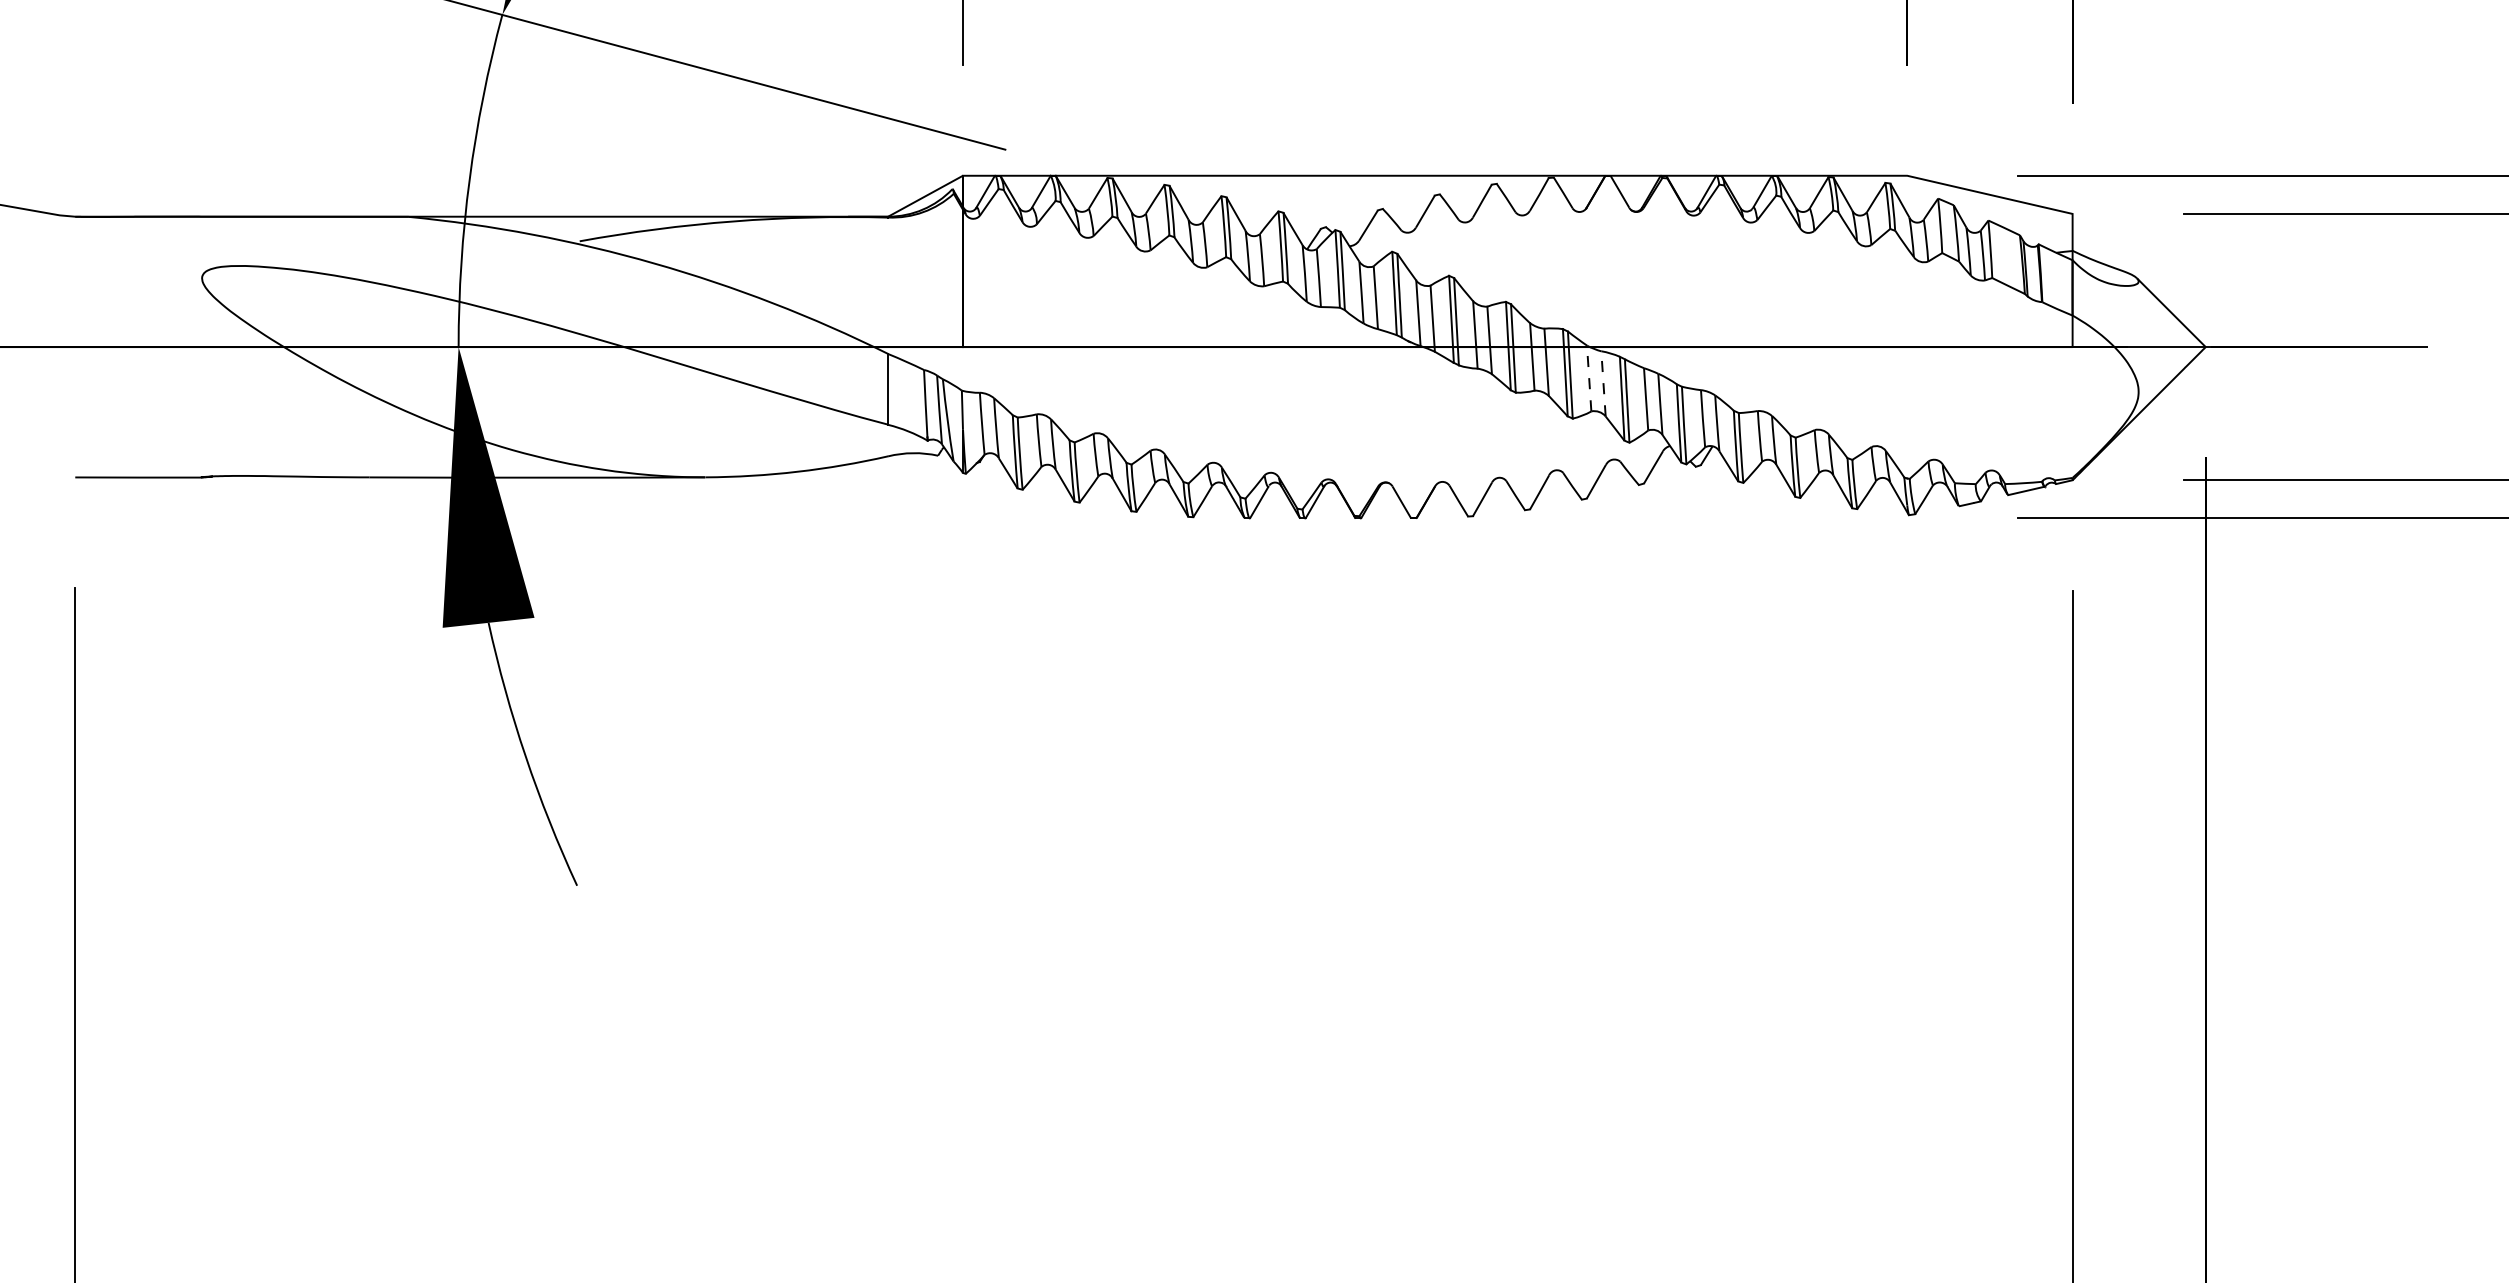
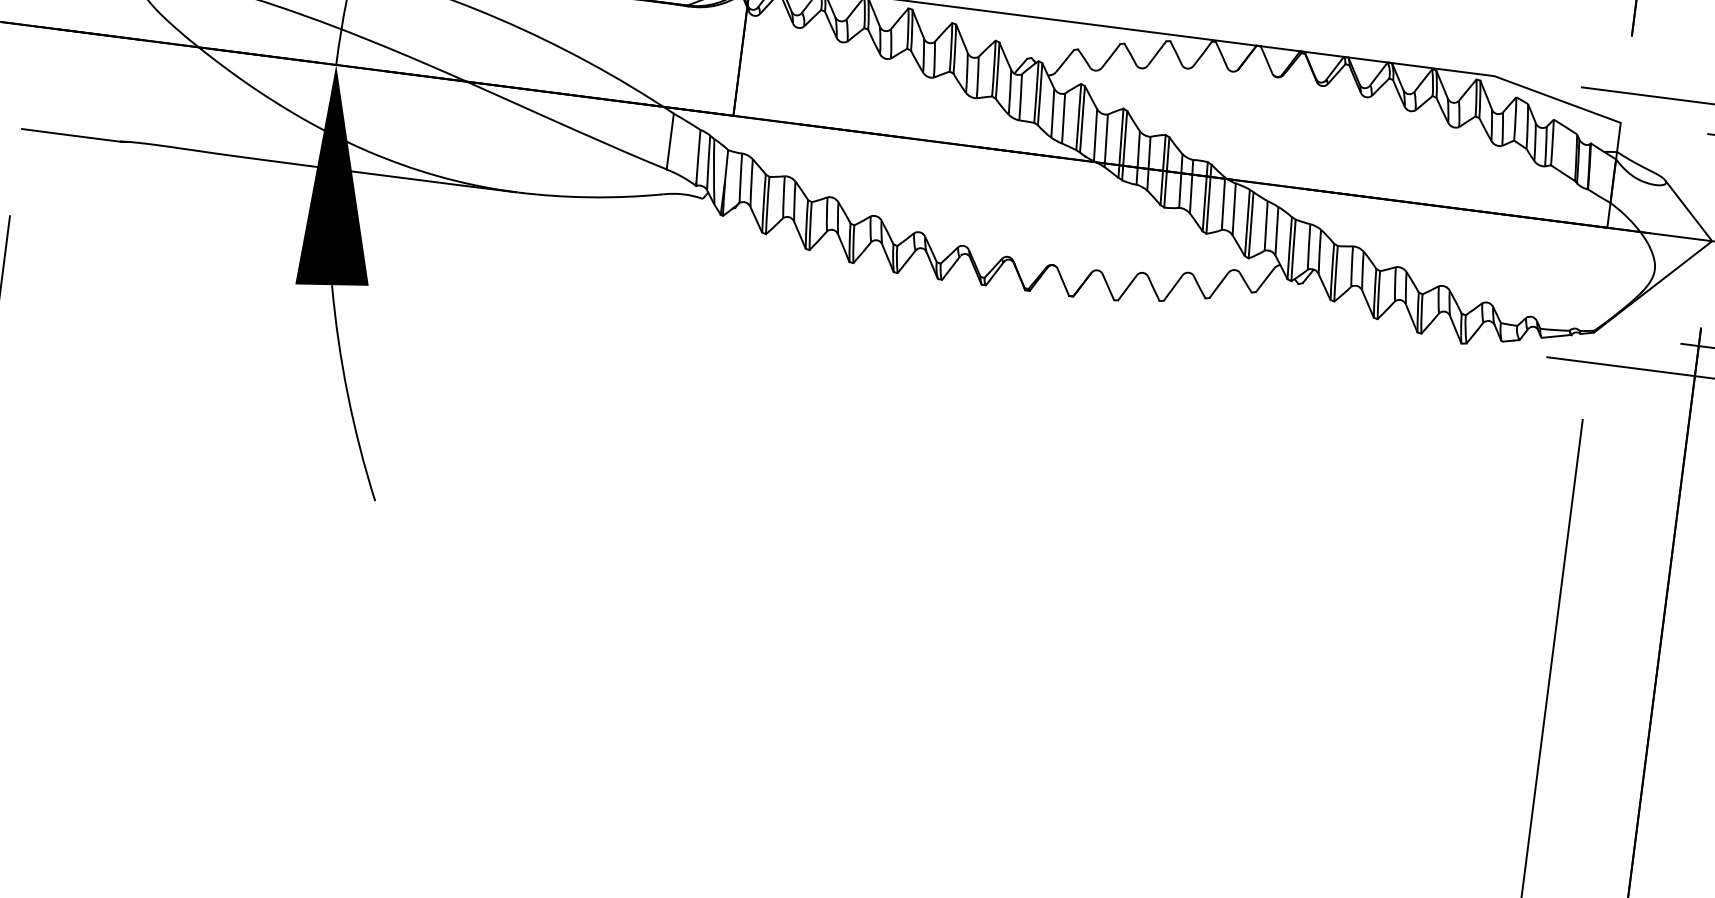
line: (1589, 378) -> (1223, 203), dashed -> solid
line: (1603, 383) -> (1234, 209), dashed -> solid

